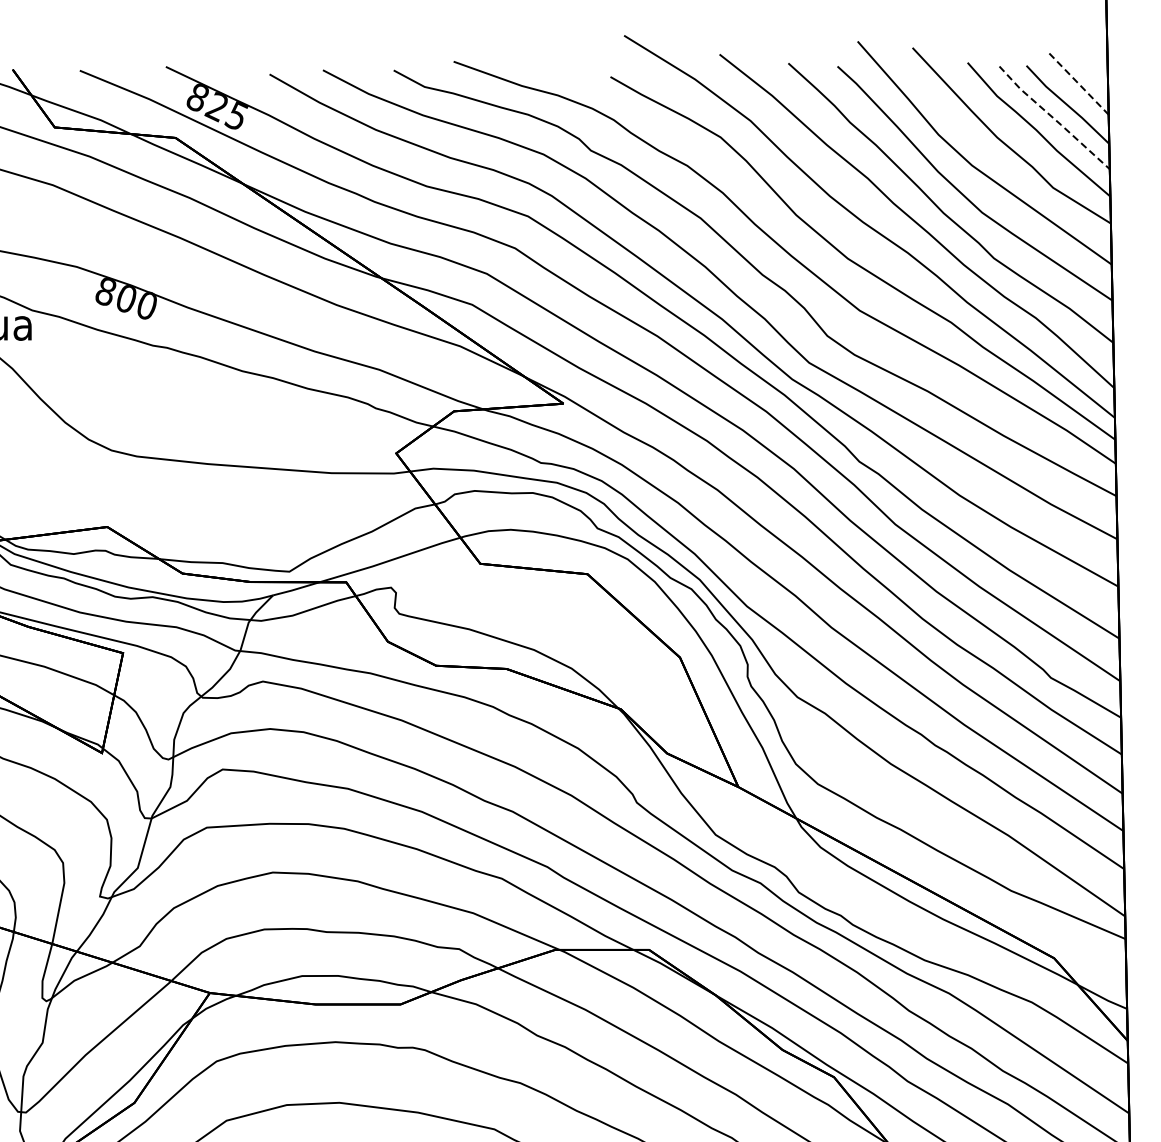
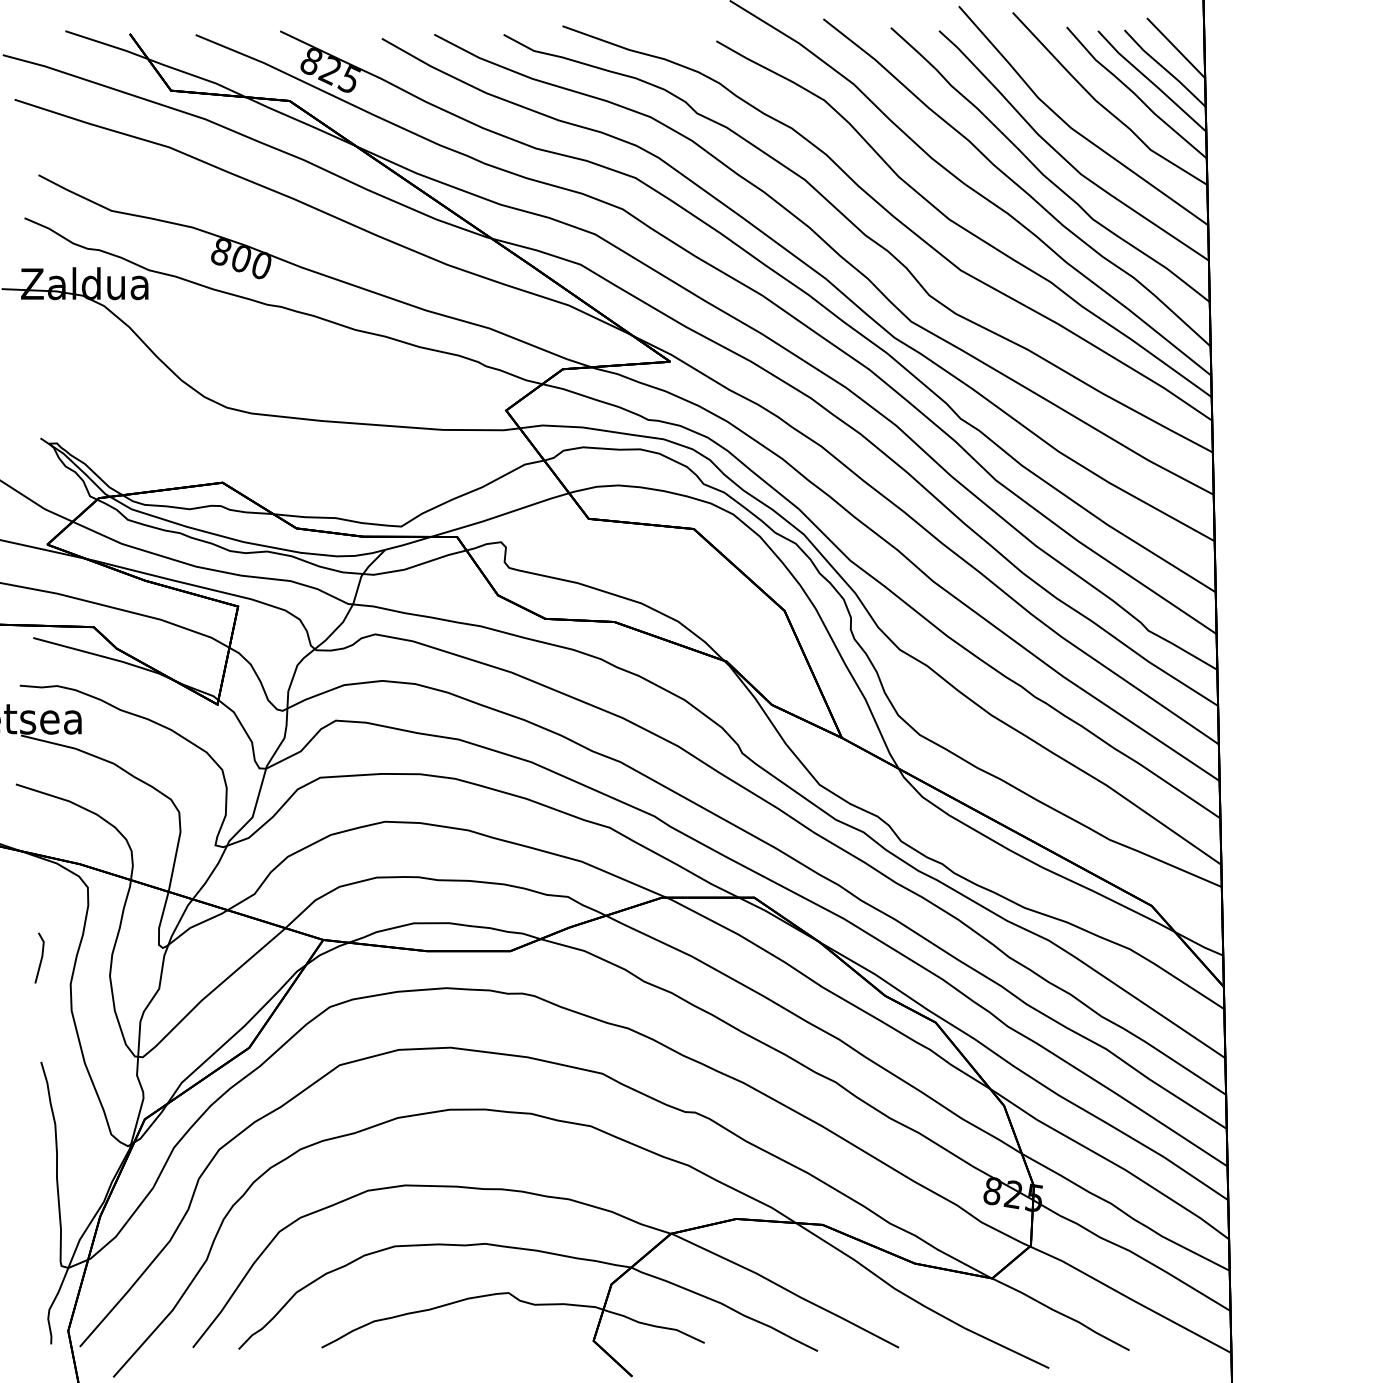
line: (1079, 84) -> (1176, 48), dashed -> solid
line: (1053, 118) -> (1151, 81), dashed -> solid

